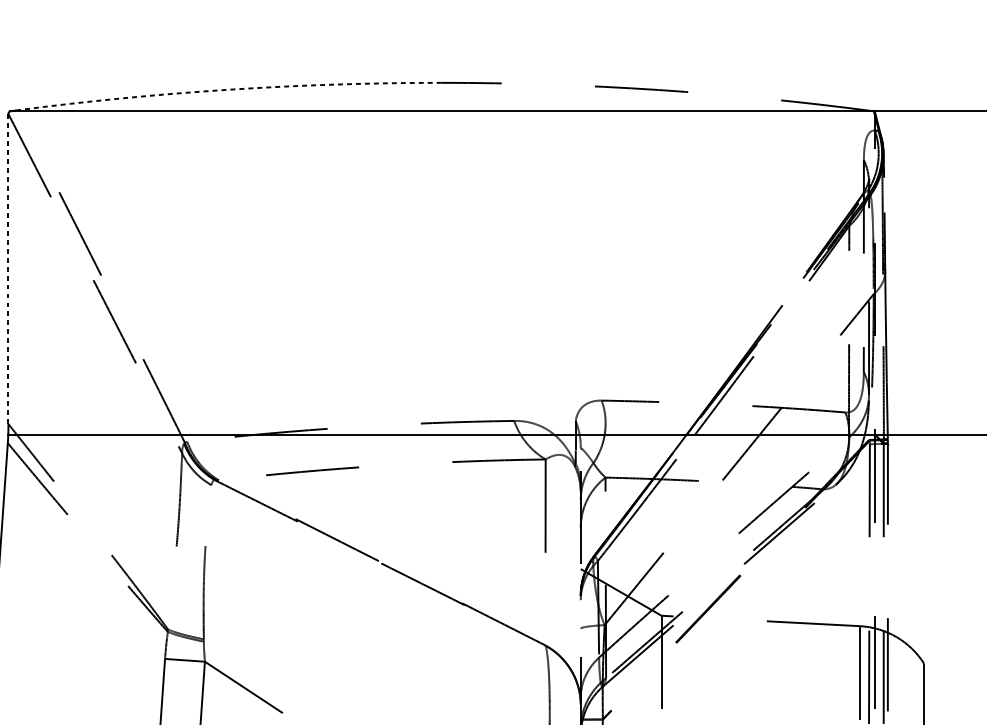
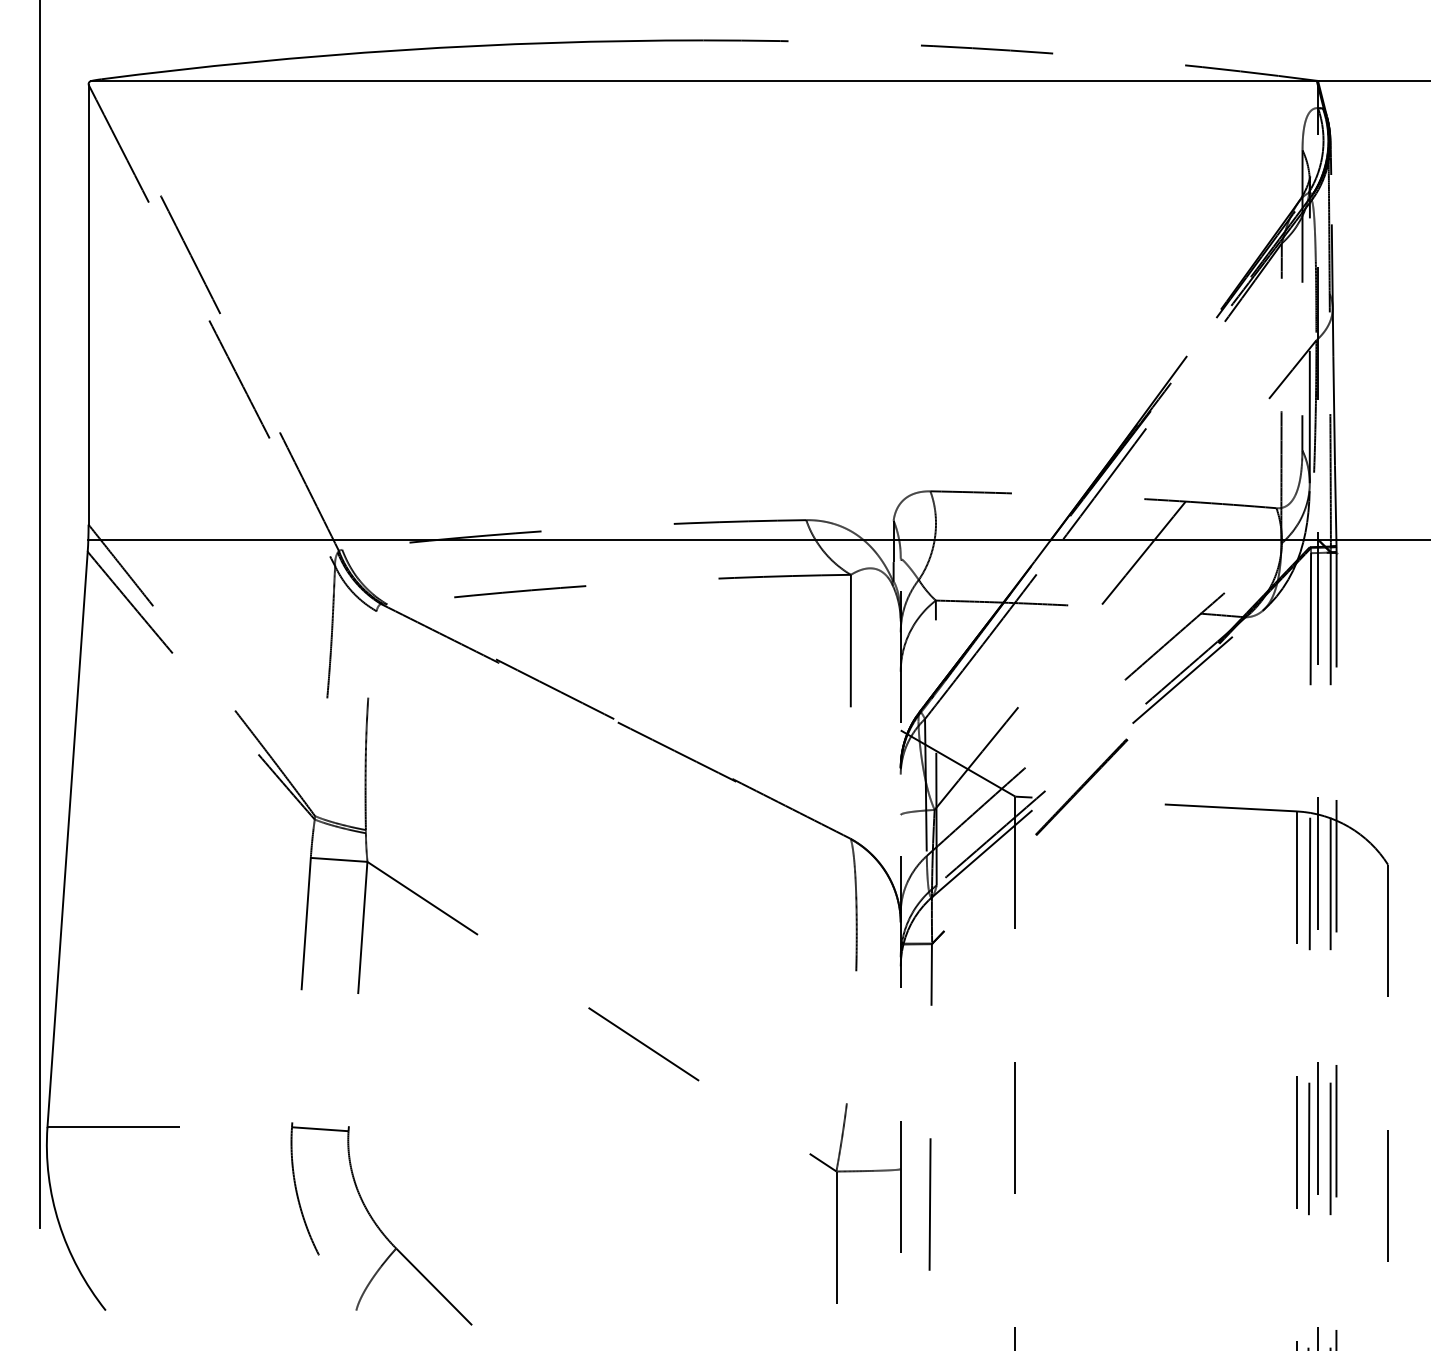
arc: (228, 89) -> (401, 50), dashed -> solid
line: (8, 268) -> (88, 304), dashed -> solid

